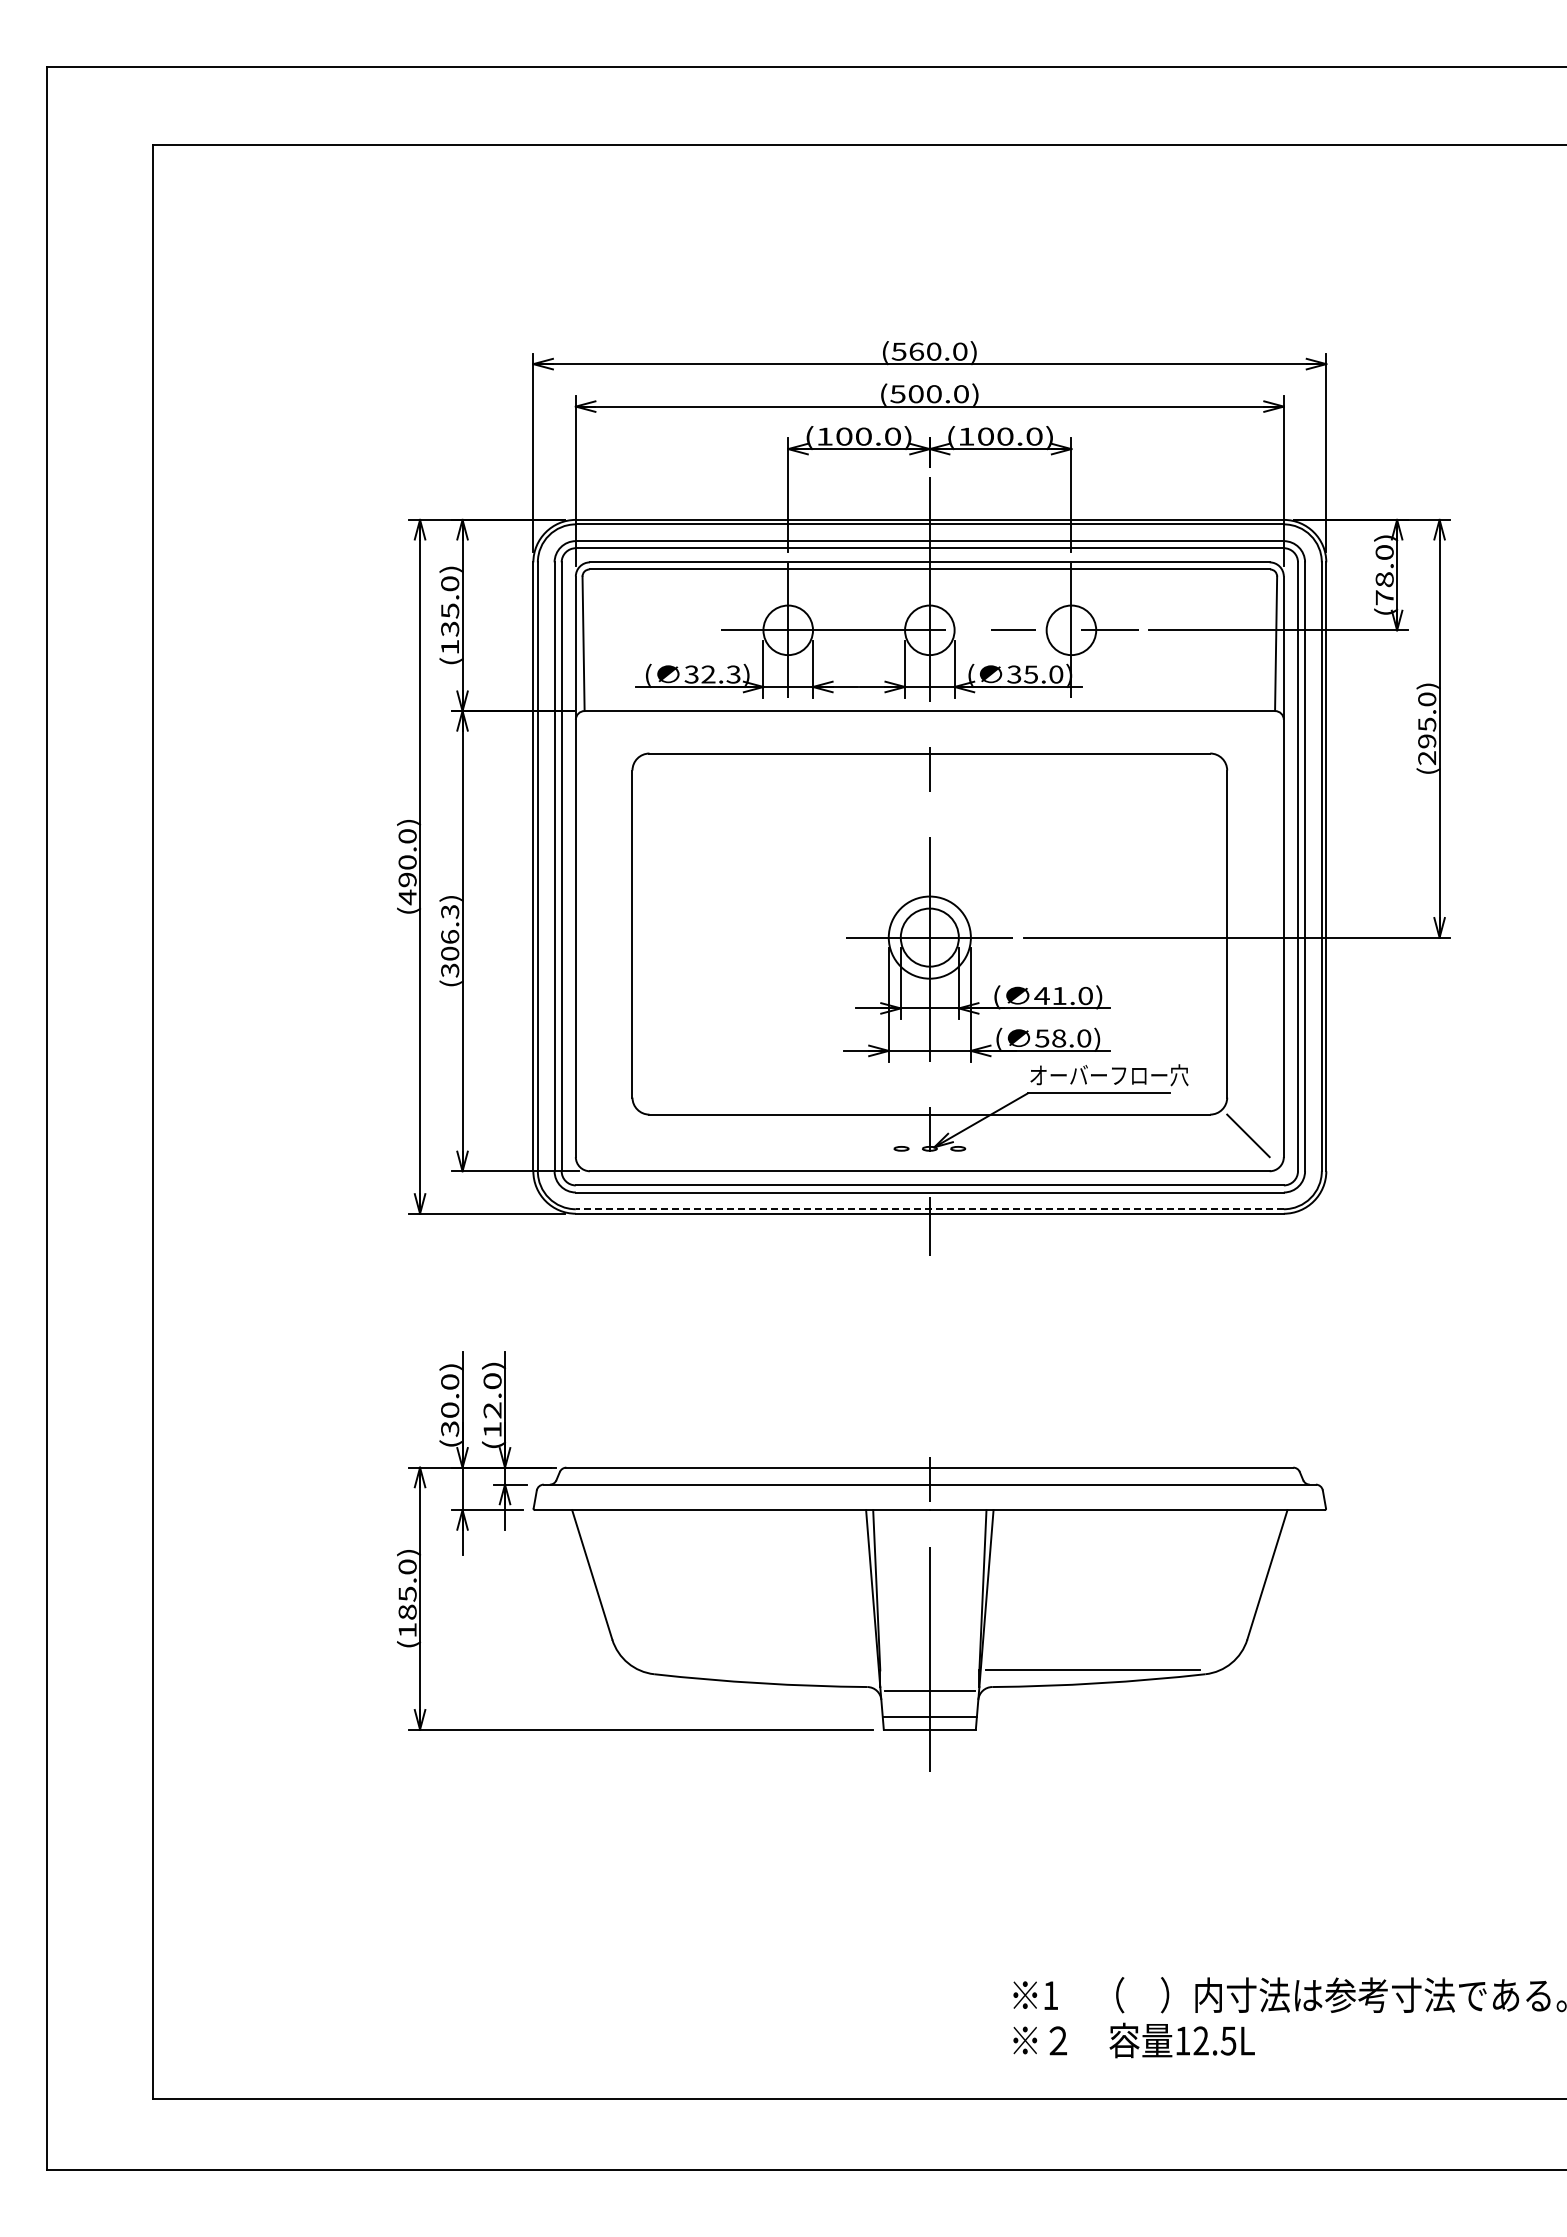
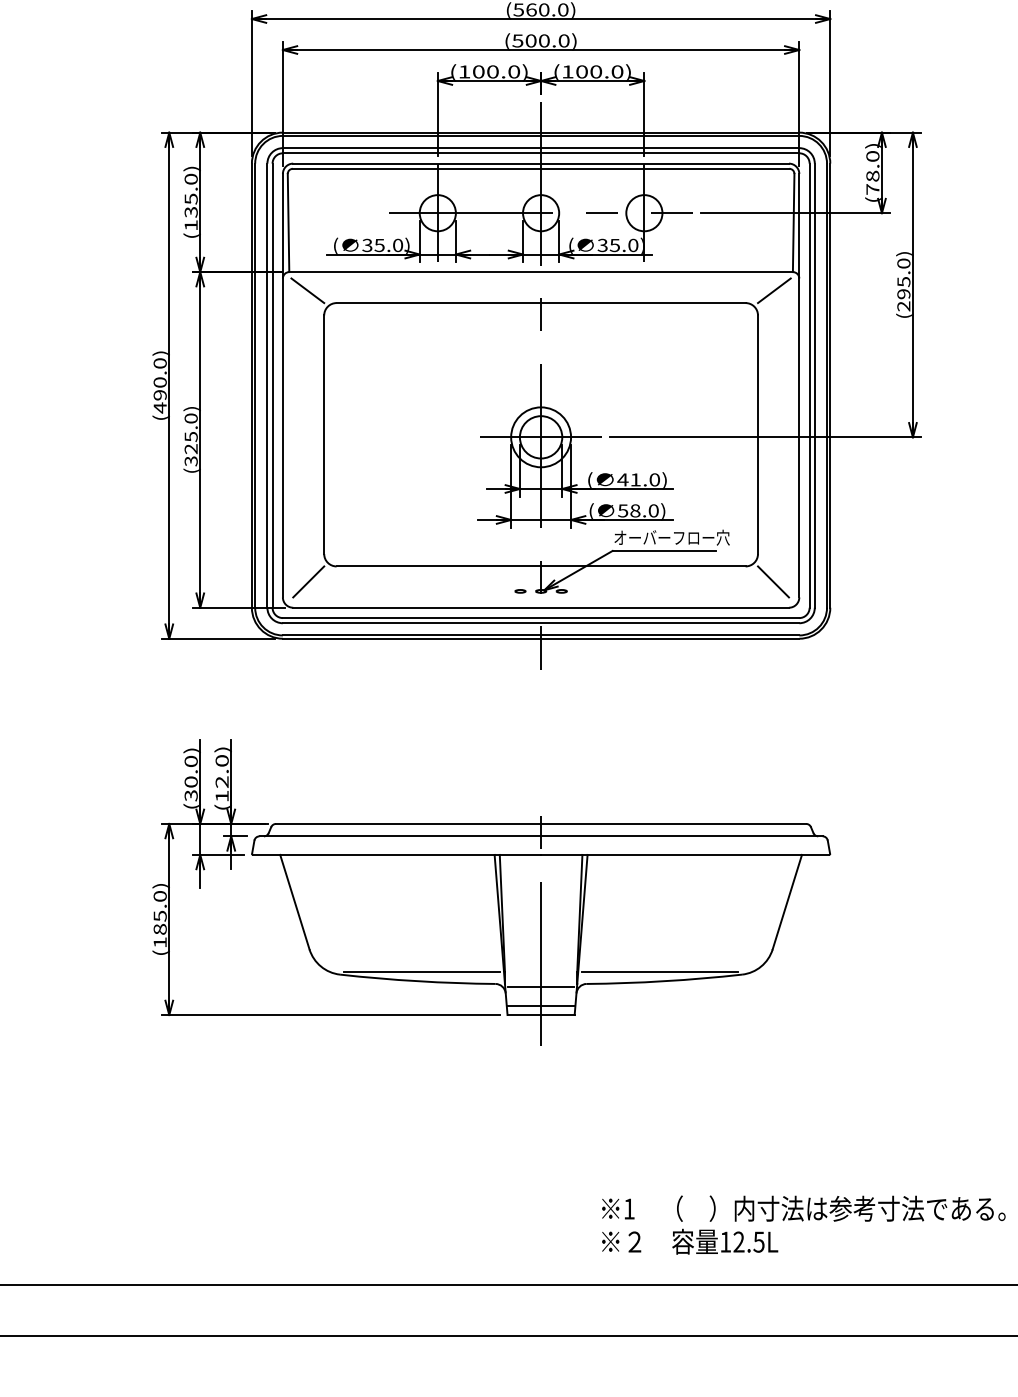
text: (720, 674) -> (388, 245), 32.3) -> 35.0)
line: (609, 736) -> (307, 290), added
line: (1249, 736) -> (774, 290), added
text: (450, 932) -> (191, 433), (306.3) -> (325.0)
line: (611, 1135) -> (308, 581), added
line: (929, 1209) -> (540, 635), dashed -> solid
line: (766, 1670) -> (421, 971), added

